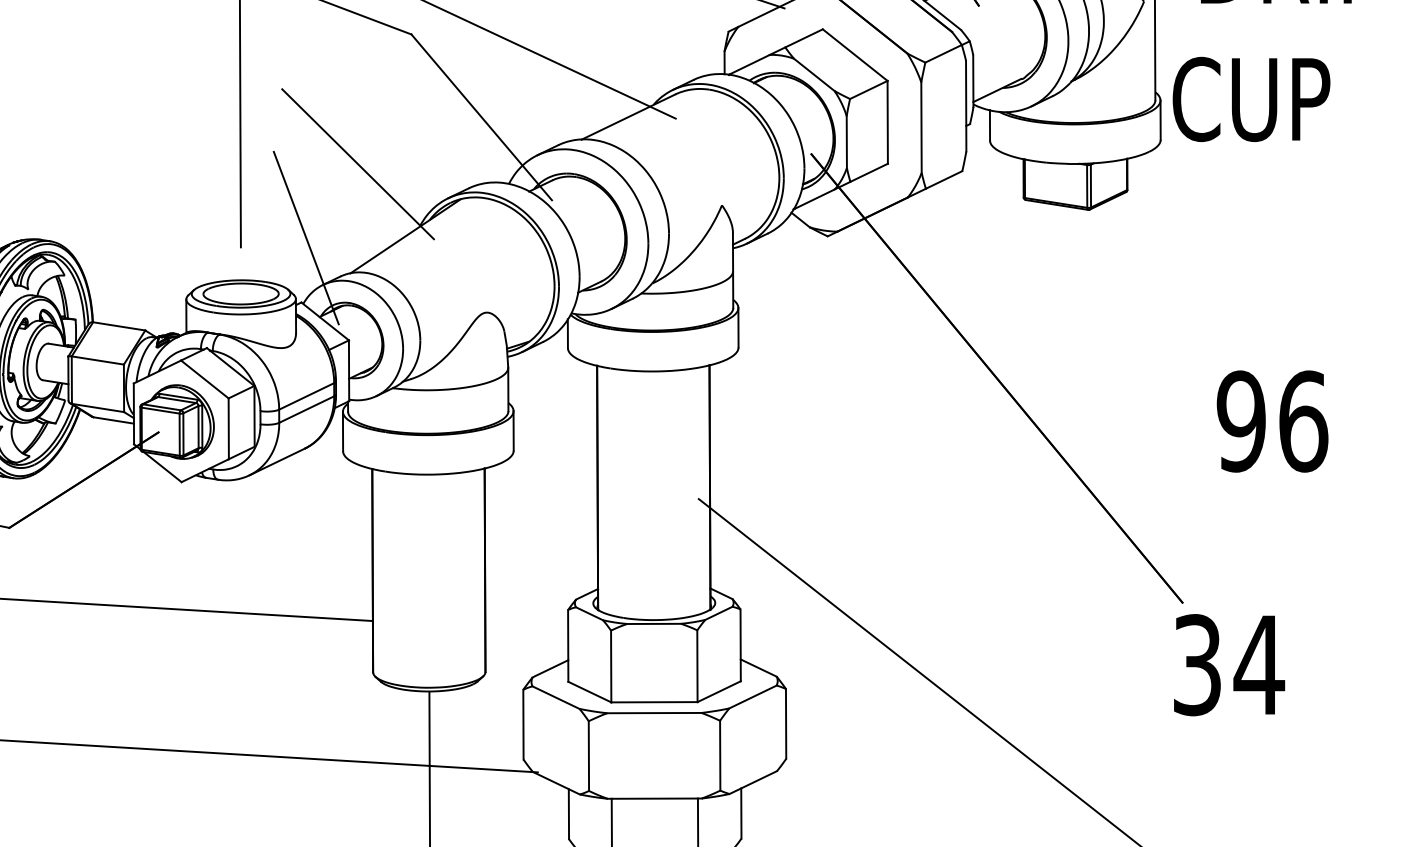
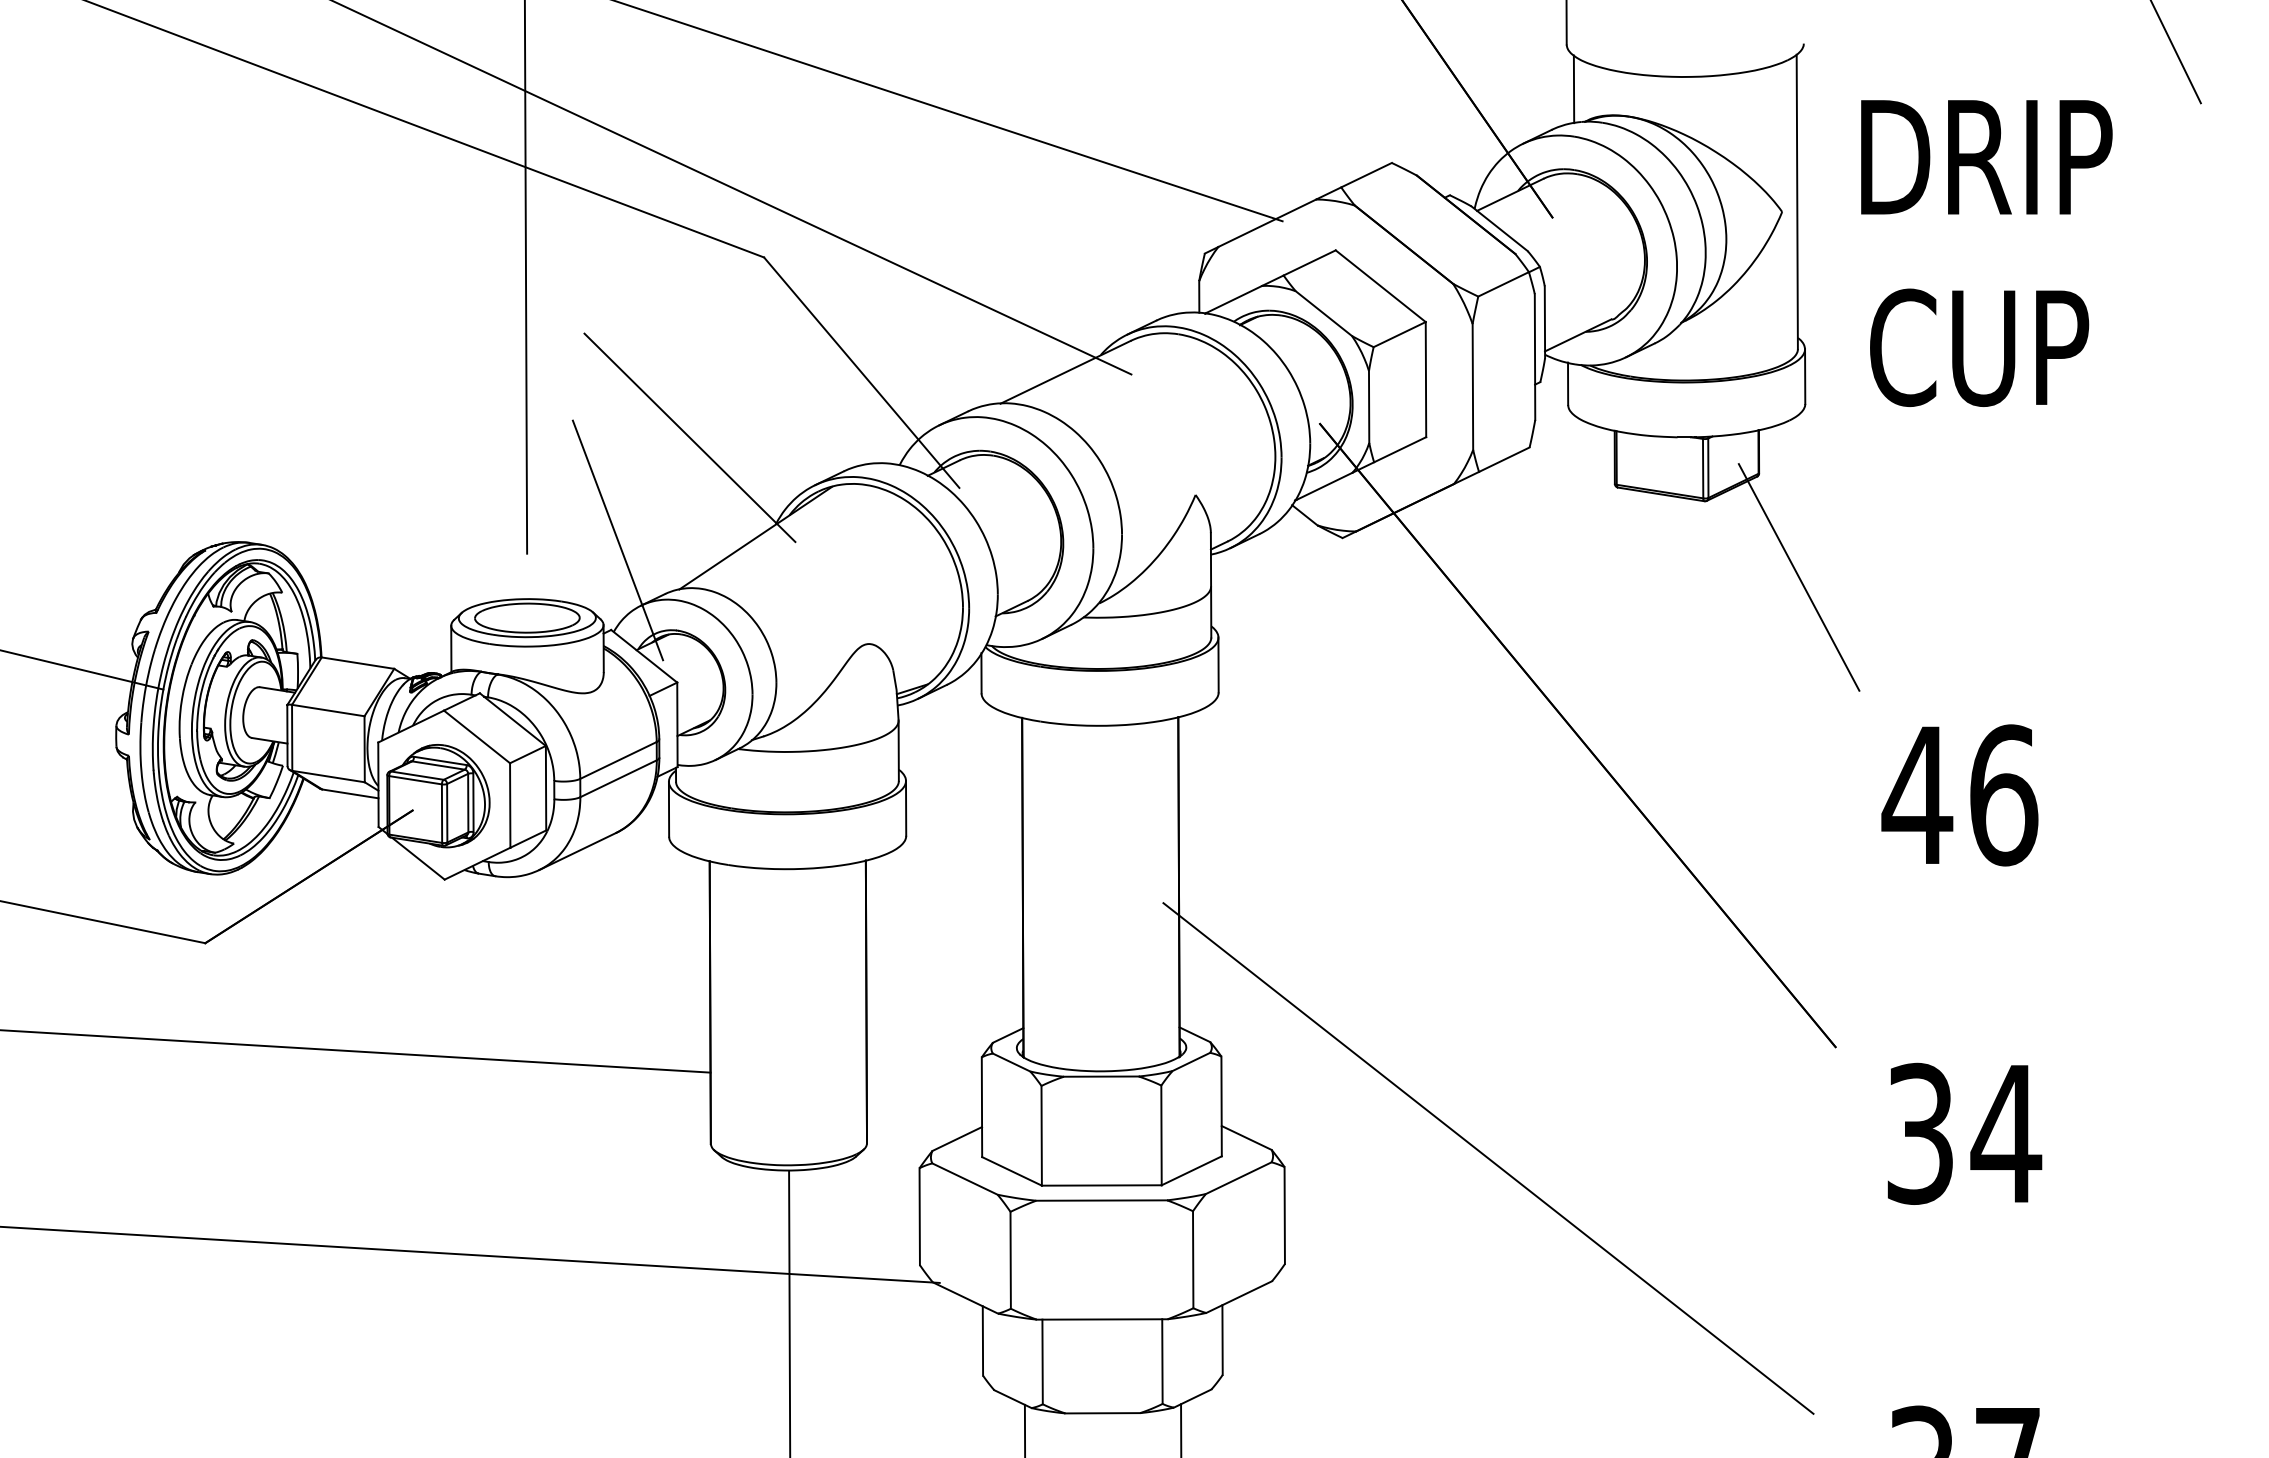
text: (1251, 99) -> (1979, 347), moved
line: (1155, 264) -> (1798, 577), added
text: (1241, 421) -> (1917, 795), 96 -> 46
text: (1229, 664) -> (1964, 1133), moved

